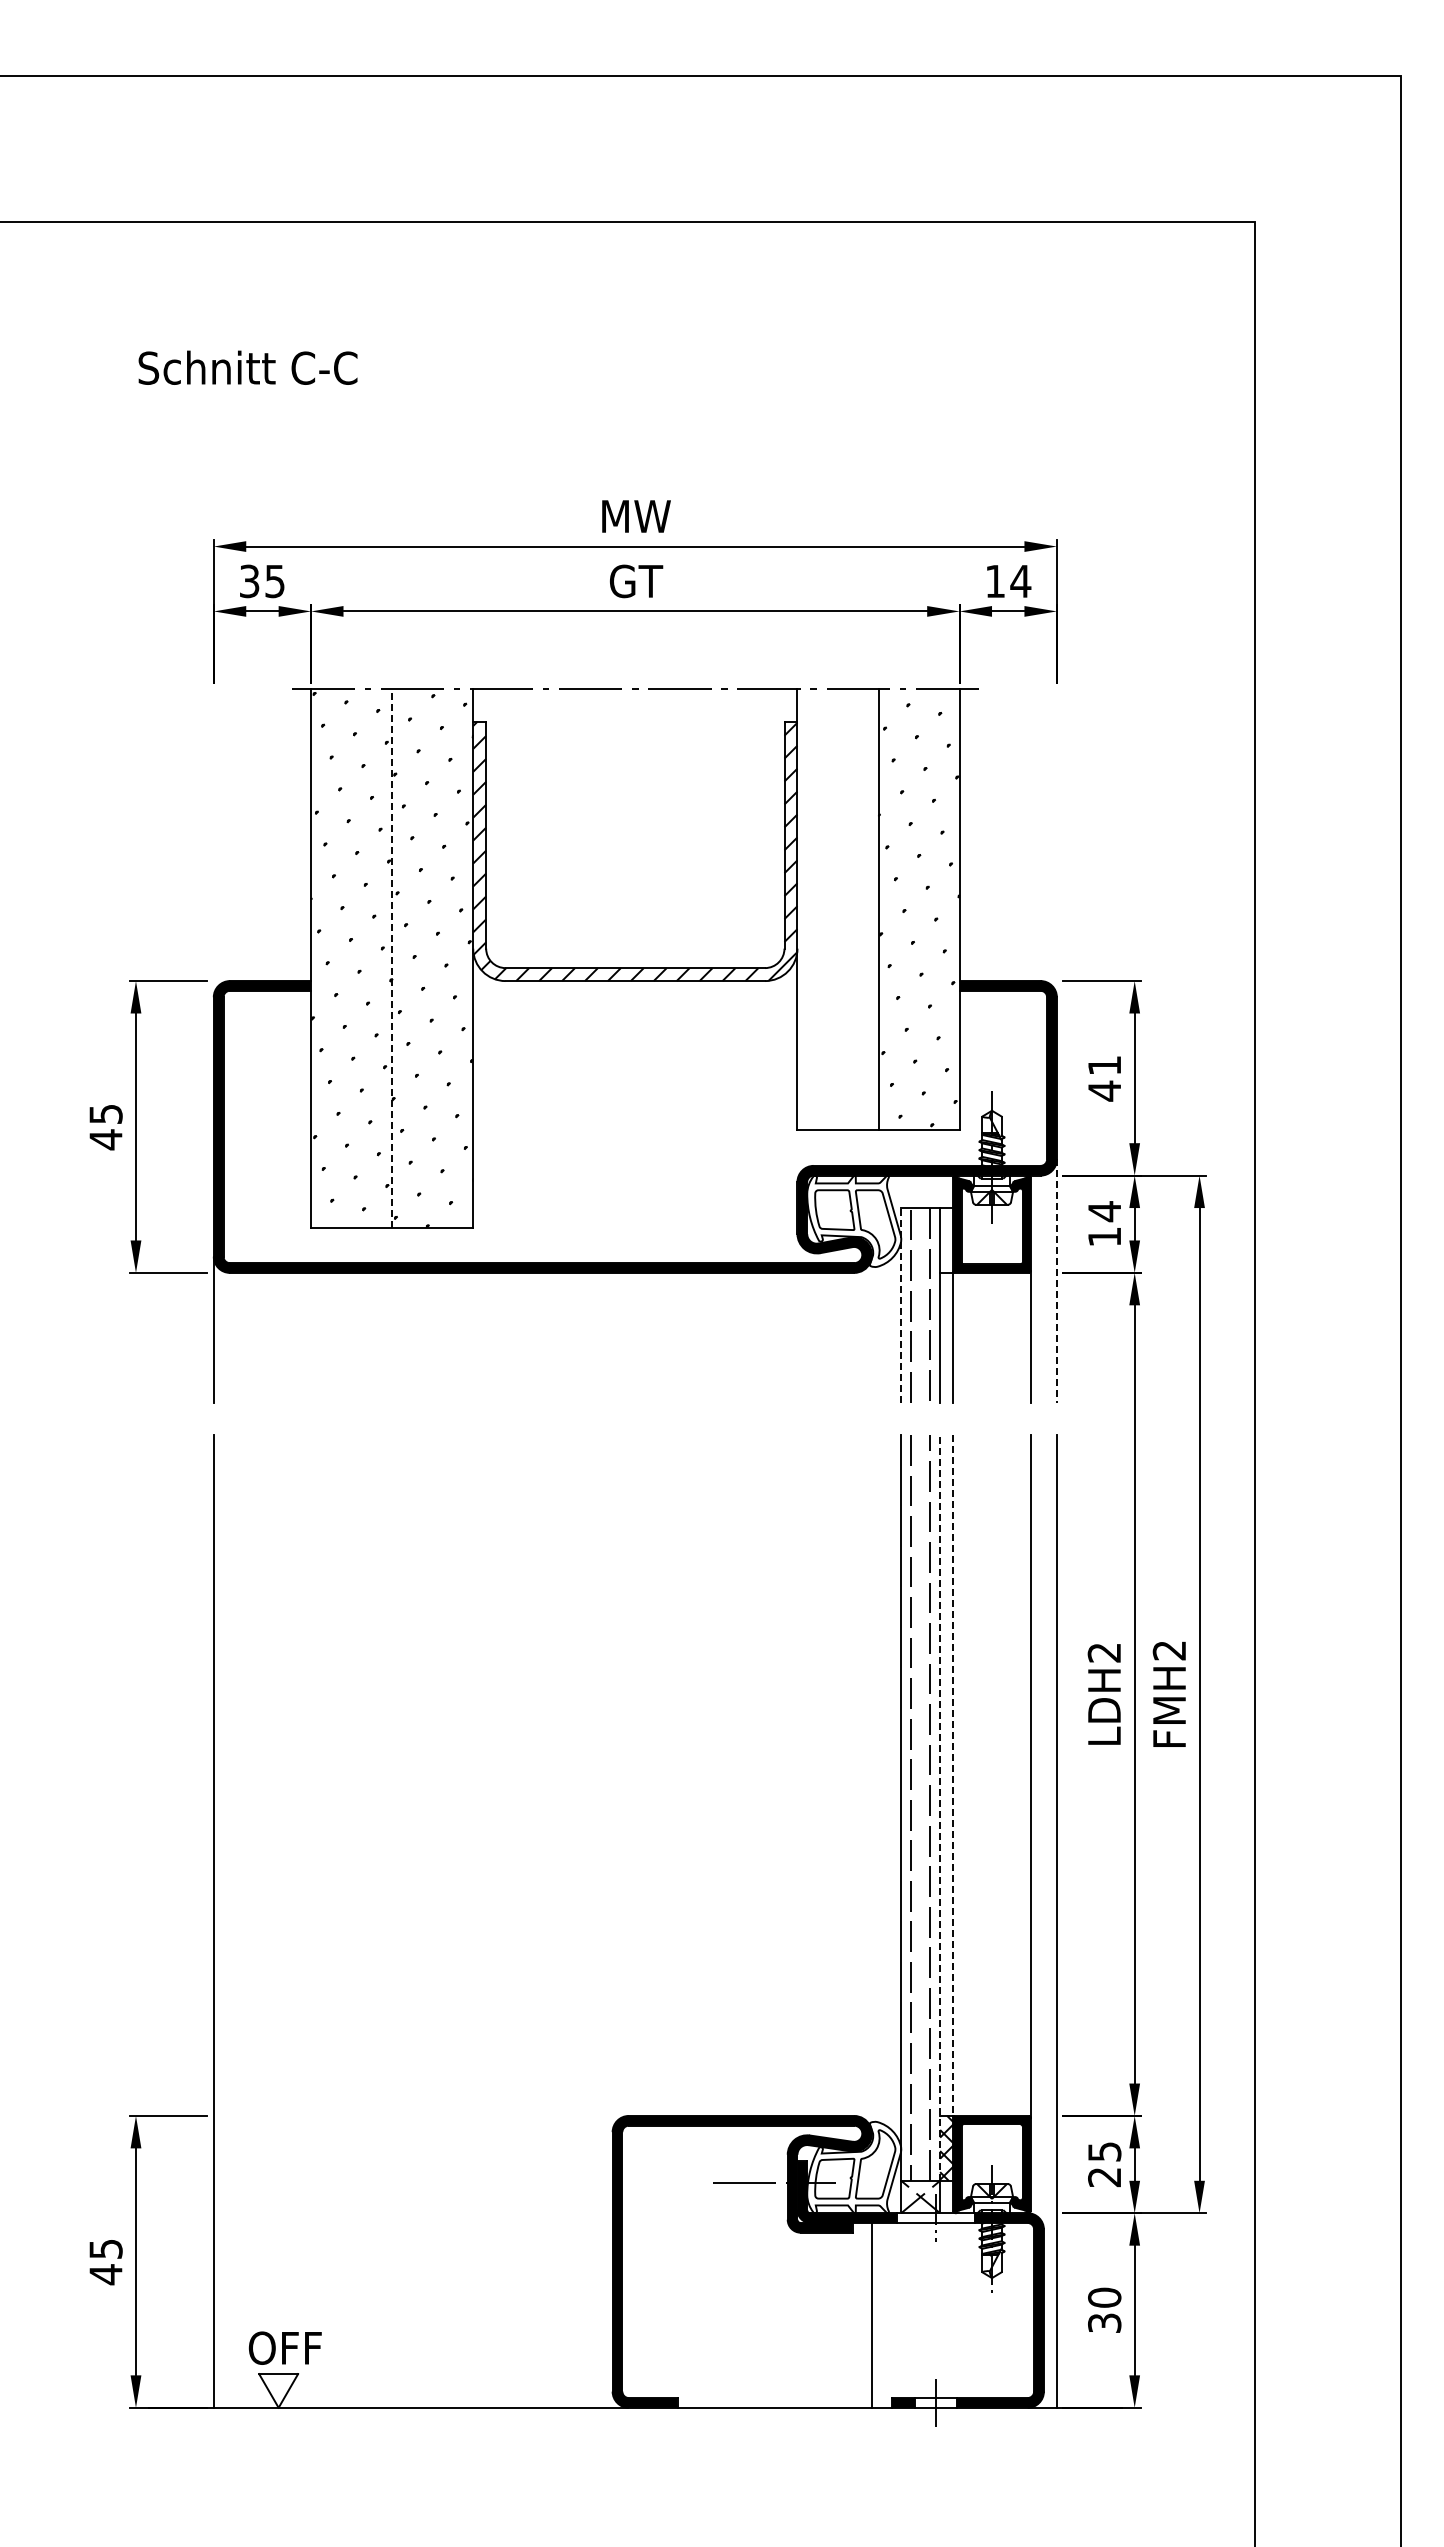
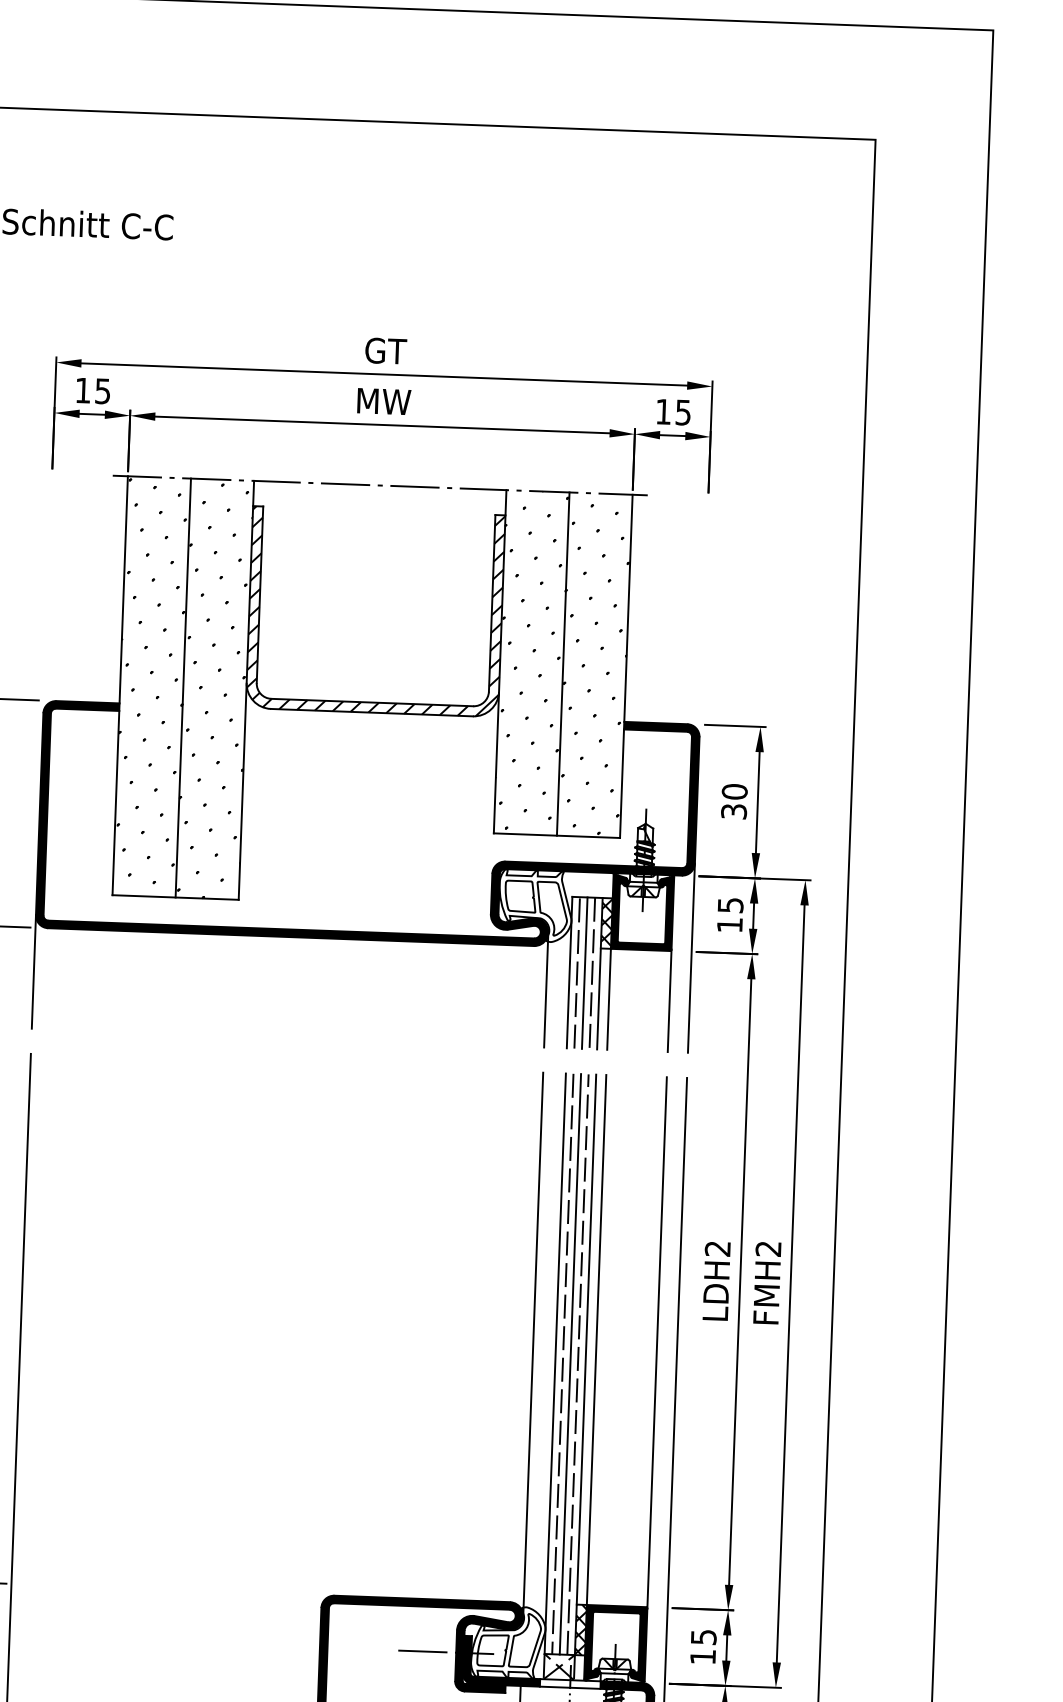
text: (636, 516) -> (386, 351), MW -> GT
text: (249, 581) -> (83, 390), 35 -> 15
text: (636, 581) -> (384, 401), GT -> MW
text: (1020, 581) -> (683, 412), 14 -> 15
hatch: (837, 909) -> (531, 662), added
line: (392, 957) -> (183, 687), dashed -> solid
text: (1104, 1078) -> (734, 801), 41 -> 30
text: (1104, 1211) -> (730, 905), 14 -> 15
hatch: (946, 1240) -> (606, 923), added
line: (1056, 1281) -> (691, 958), dashed -> solid
line: (901, 1304) -> (569, 971), dashed -> solid
line: (920, 1305) -> (584, 973), added
line: (872, 1329) -> (546, 990), added
line: (953, 1776) -> (596, 1340), dashed -> solid
line: (872, 1783) -> (533, 1343), added
line: (920, 1807) -> (570, 1363), added
line: (940, 1807) -> (585, 1364), dashed -> solid
text: (1104, 2177) -> (702, 1657), 25 -> 15

